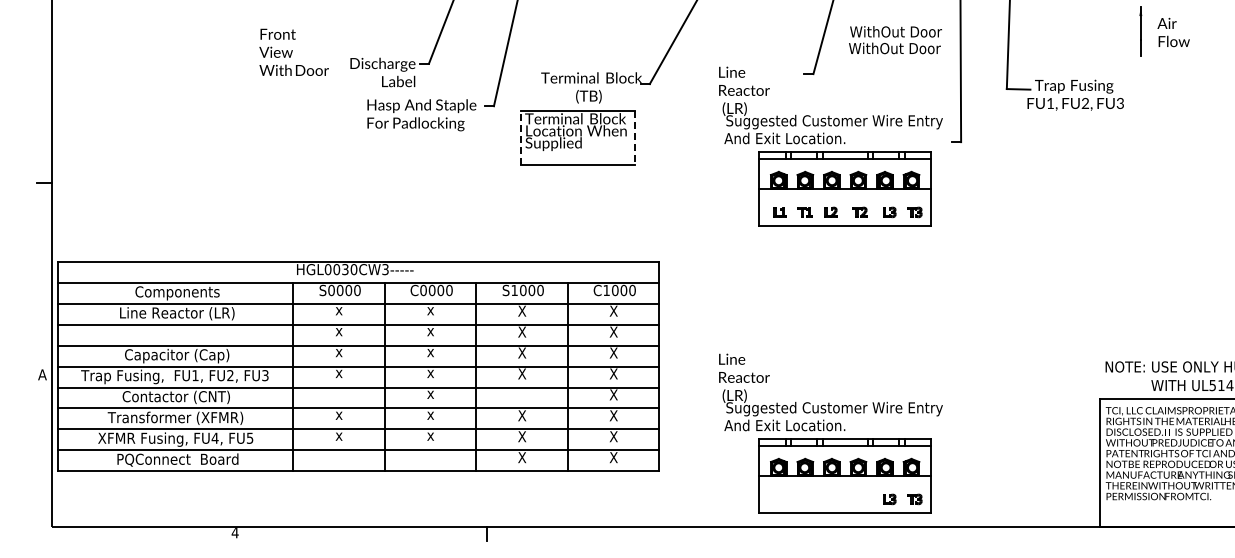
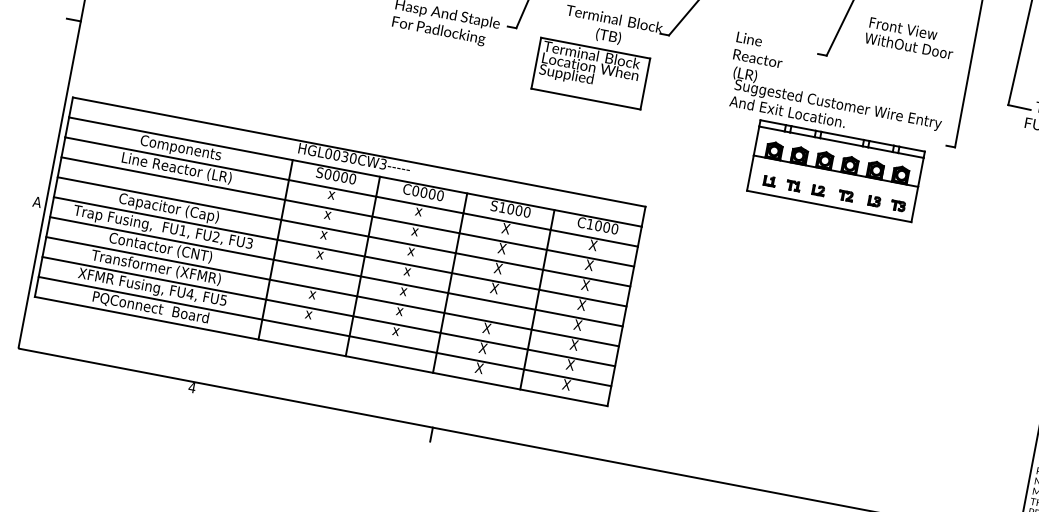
text: (896, 31) -> (913, 30), WithOut Door -> Front View
line: (520, 137) -> (535, 62), dashed -> solid
line: (635, 137) -> (645, 83), dashed -> solid
part: (830, 433) -> (777, 401), removed

